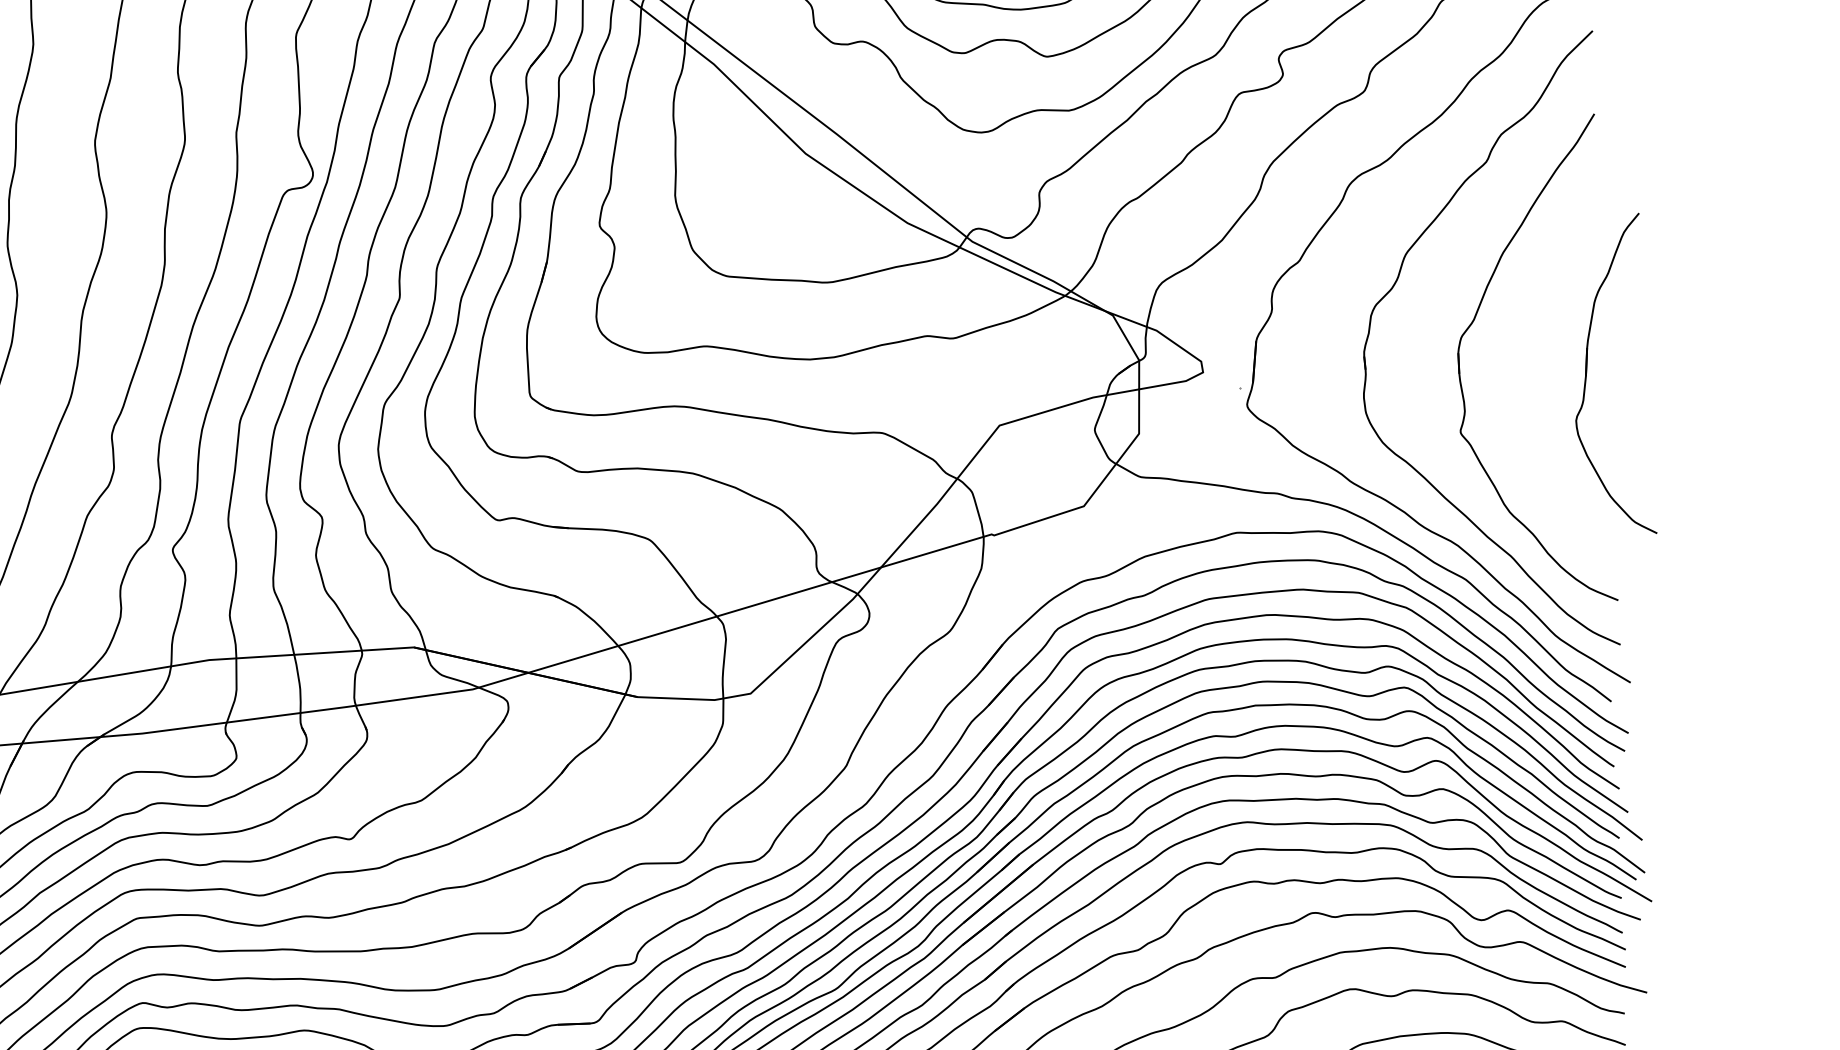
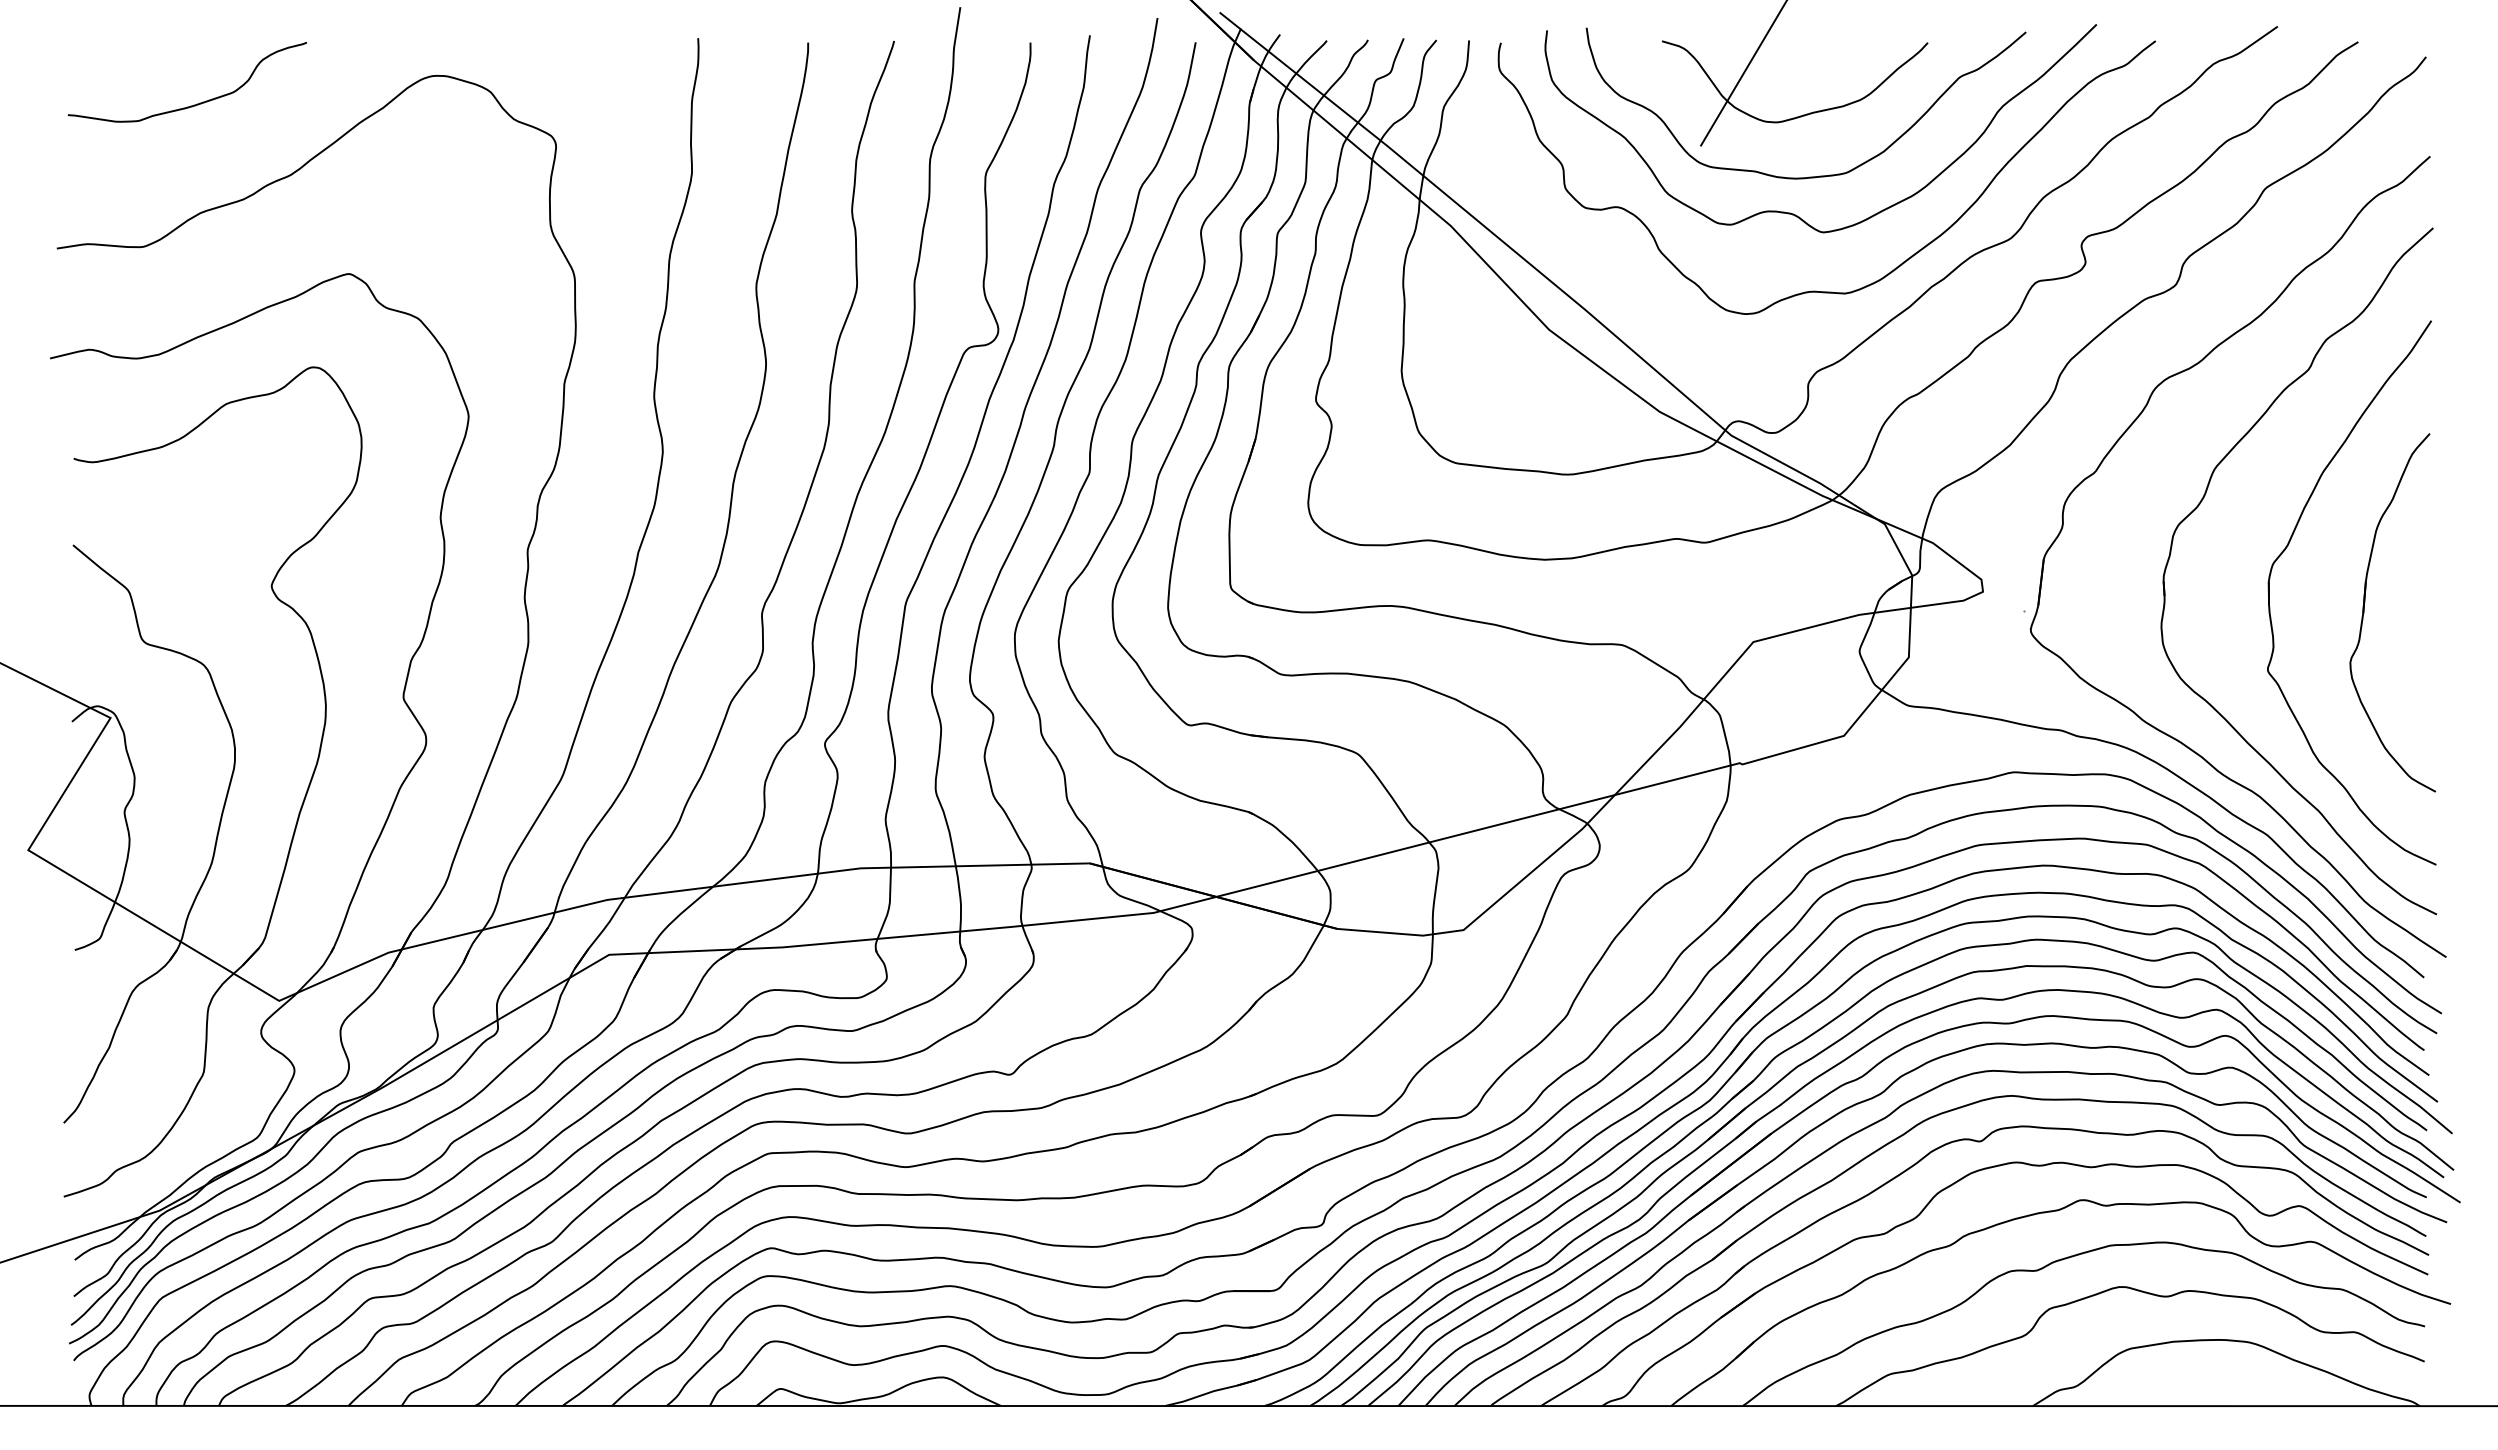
part: (1587, 375) -> (2364, 612), moved

